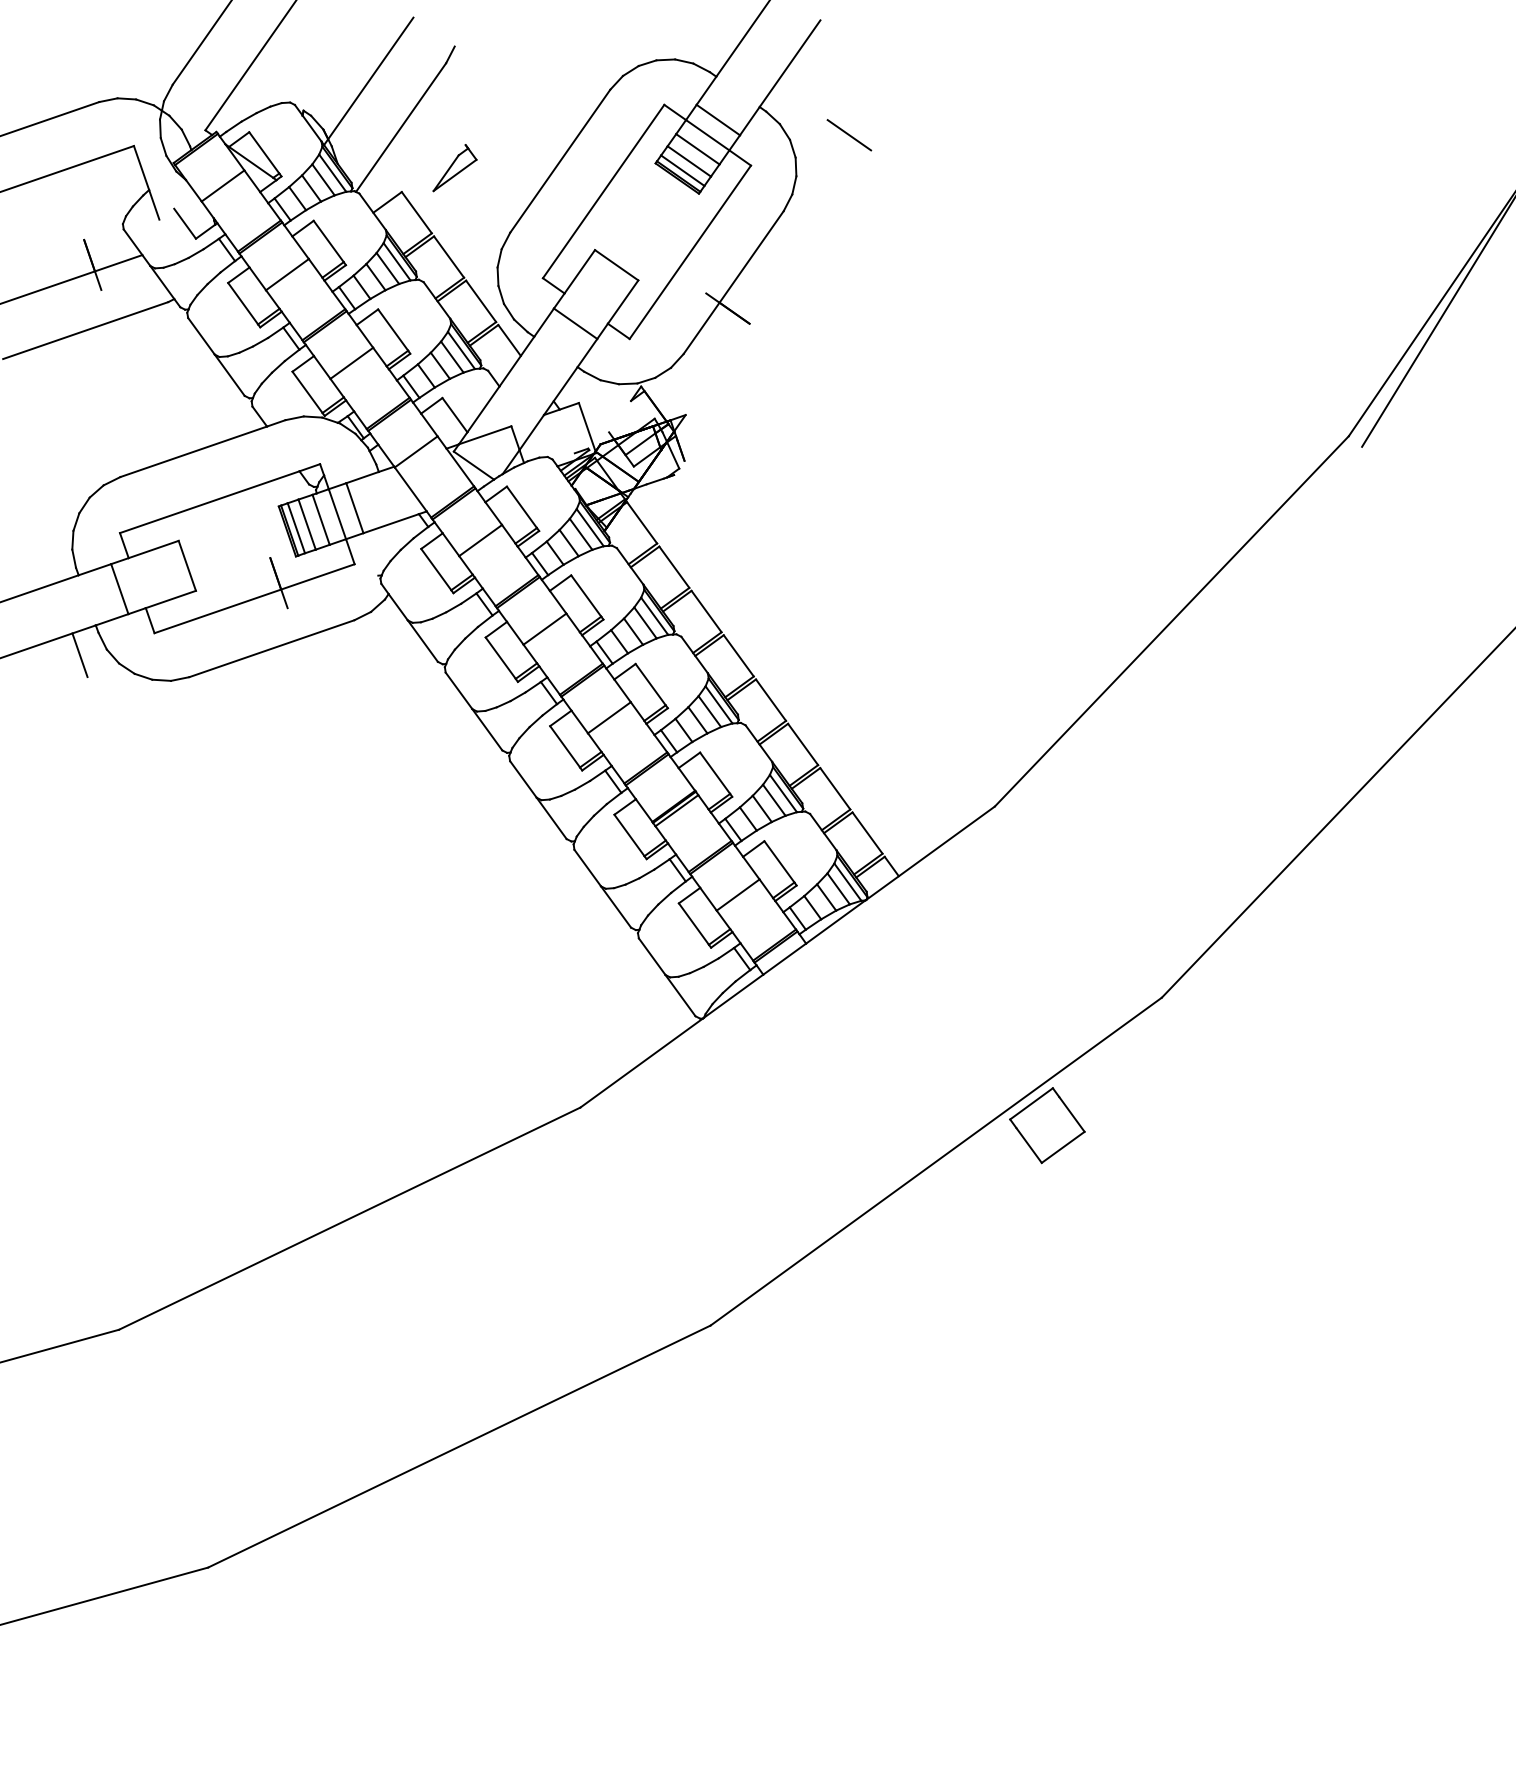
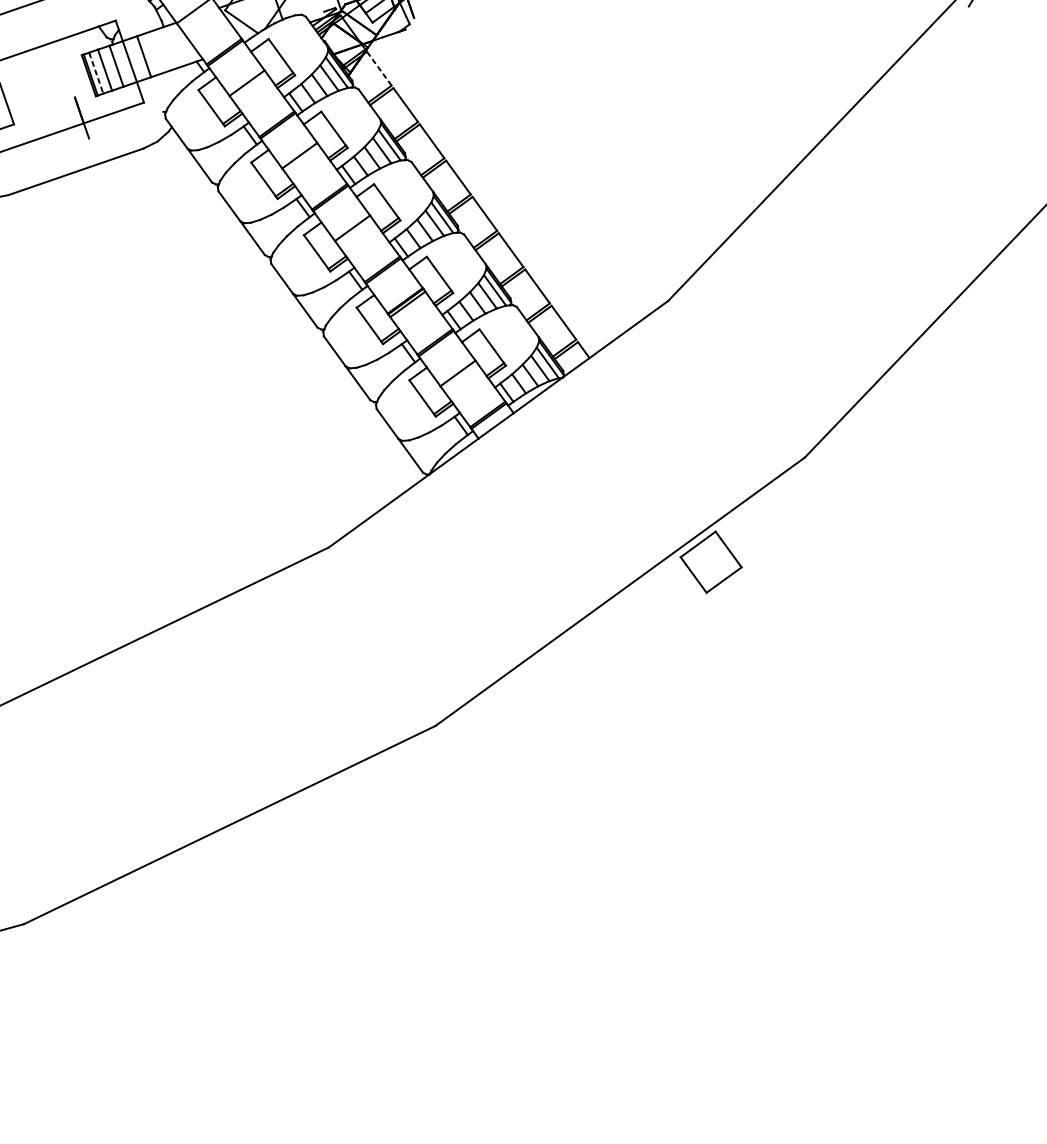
line: (642, 522) -> (379, 68), solid -> dashed
line: (296, 528) -> (96, 73), solid -> dashed

